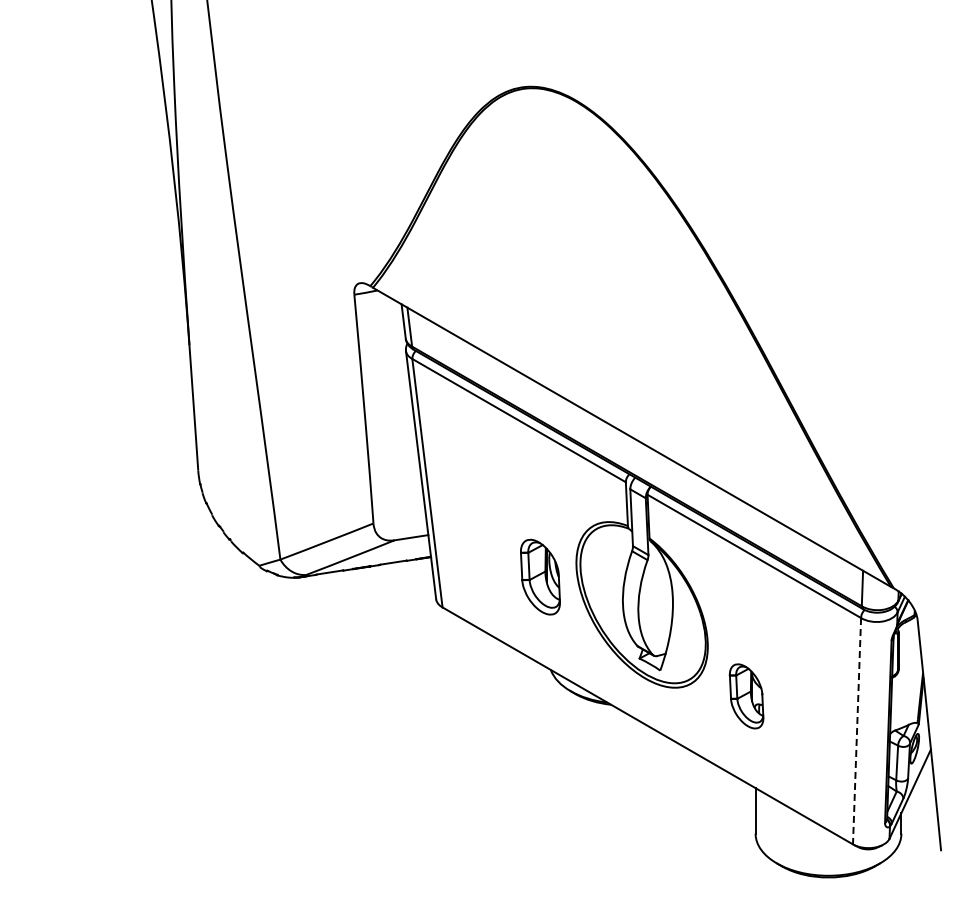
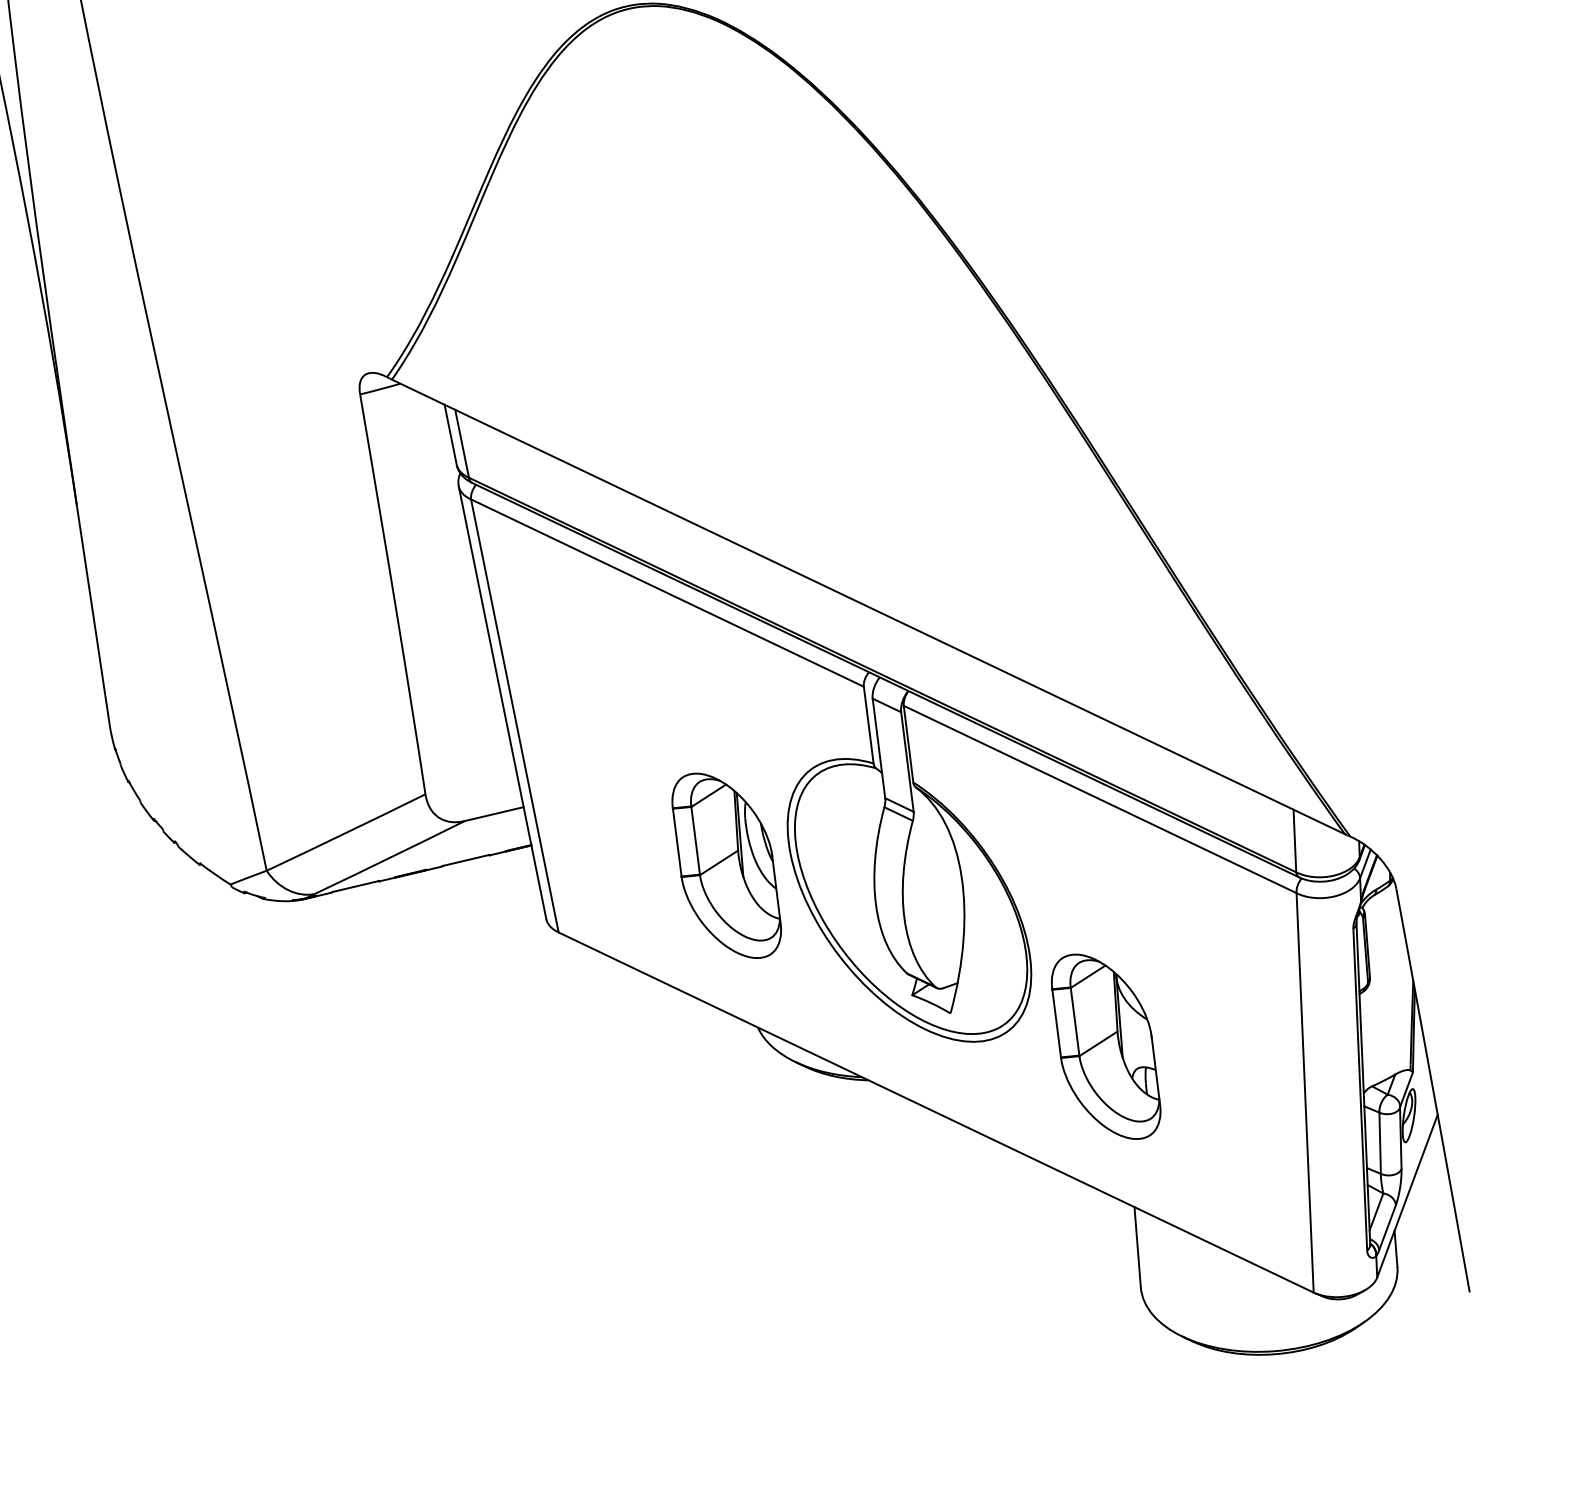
part: (540, 576) -> (726, 864), size x1.43
part: (746, 696) -> (1105, 1047), size x1.67
line: (857, 731) -> (1305, 1093), dashed -> solid

